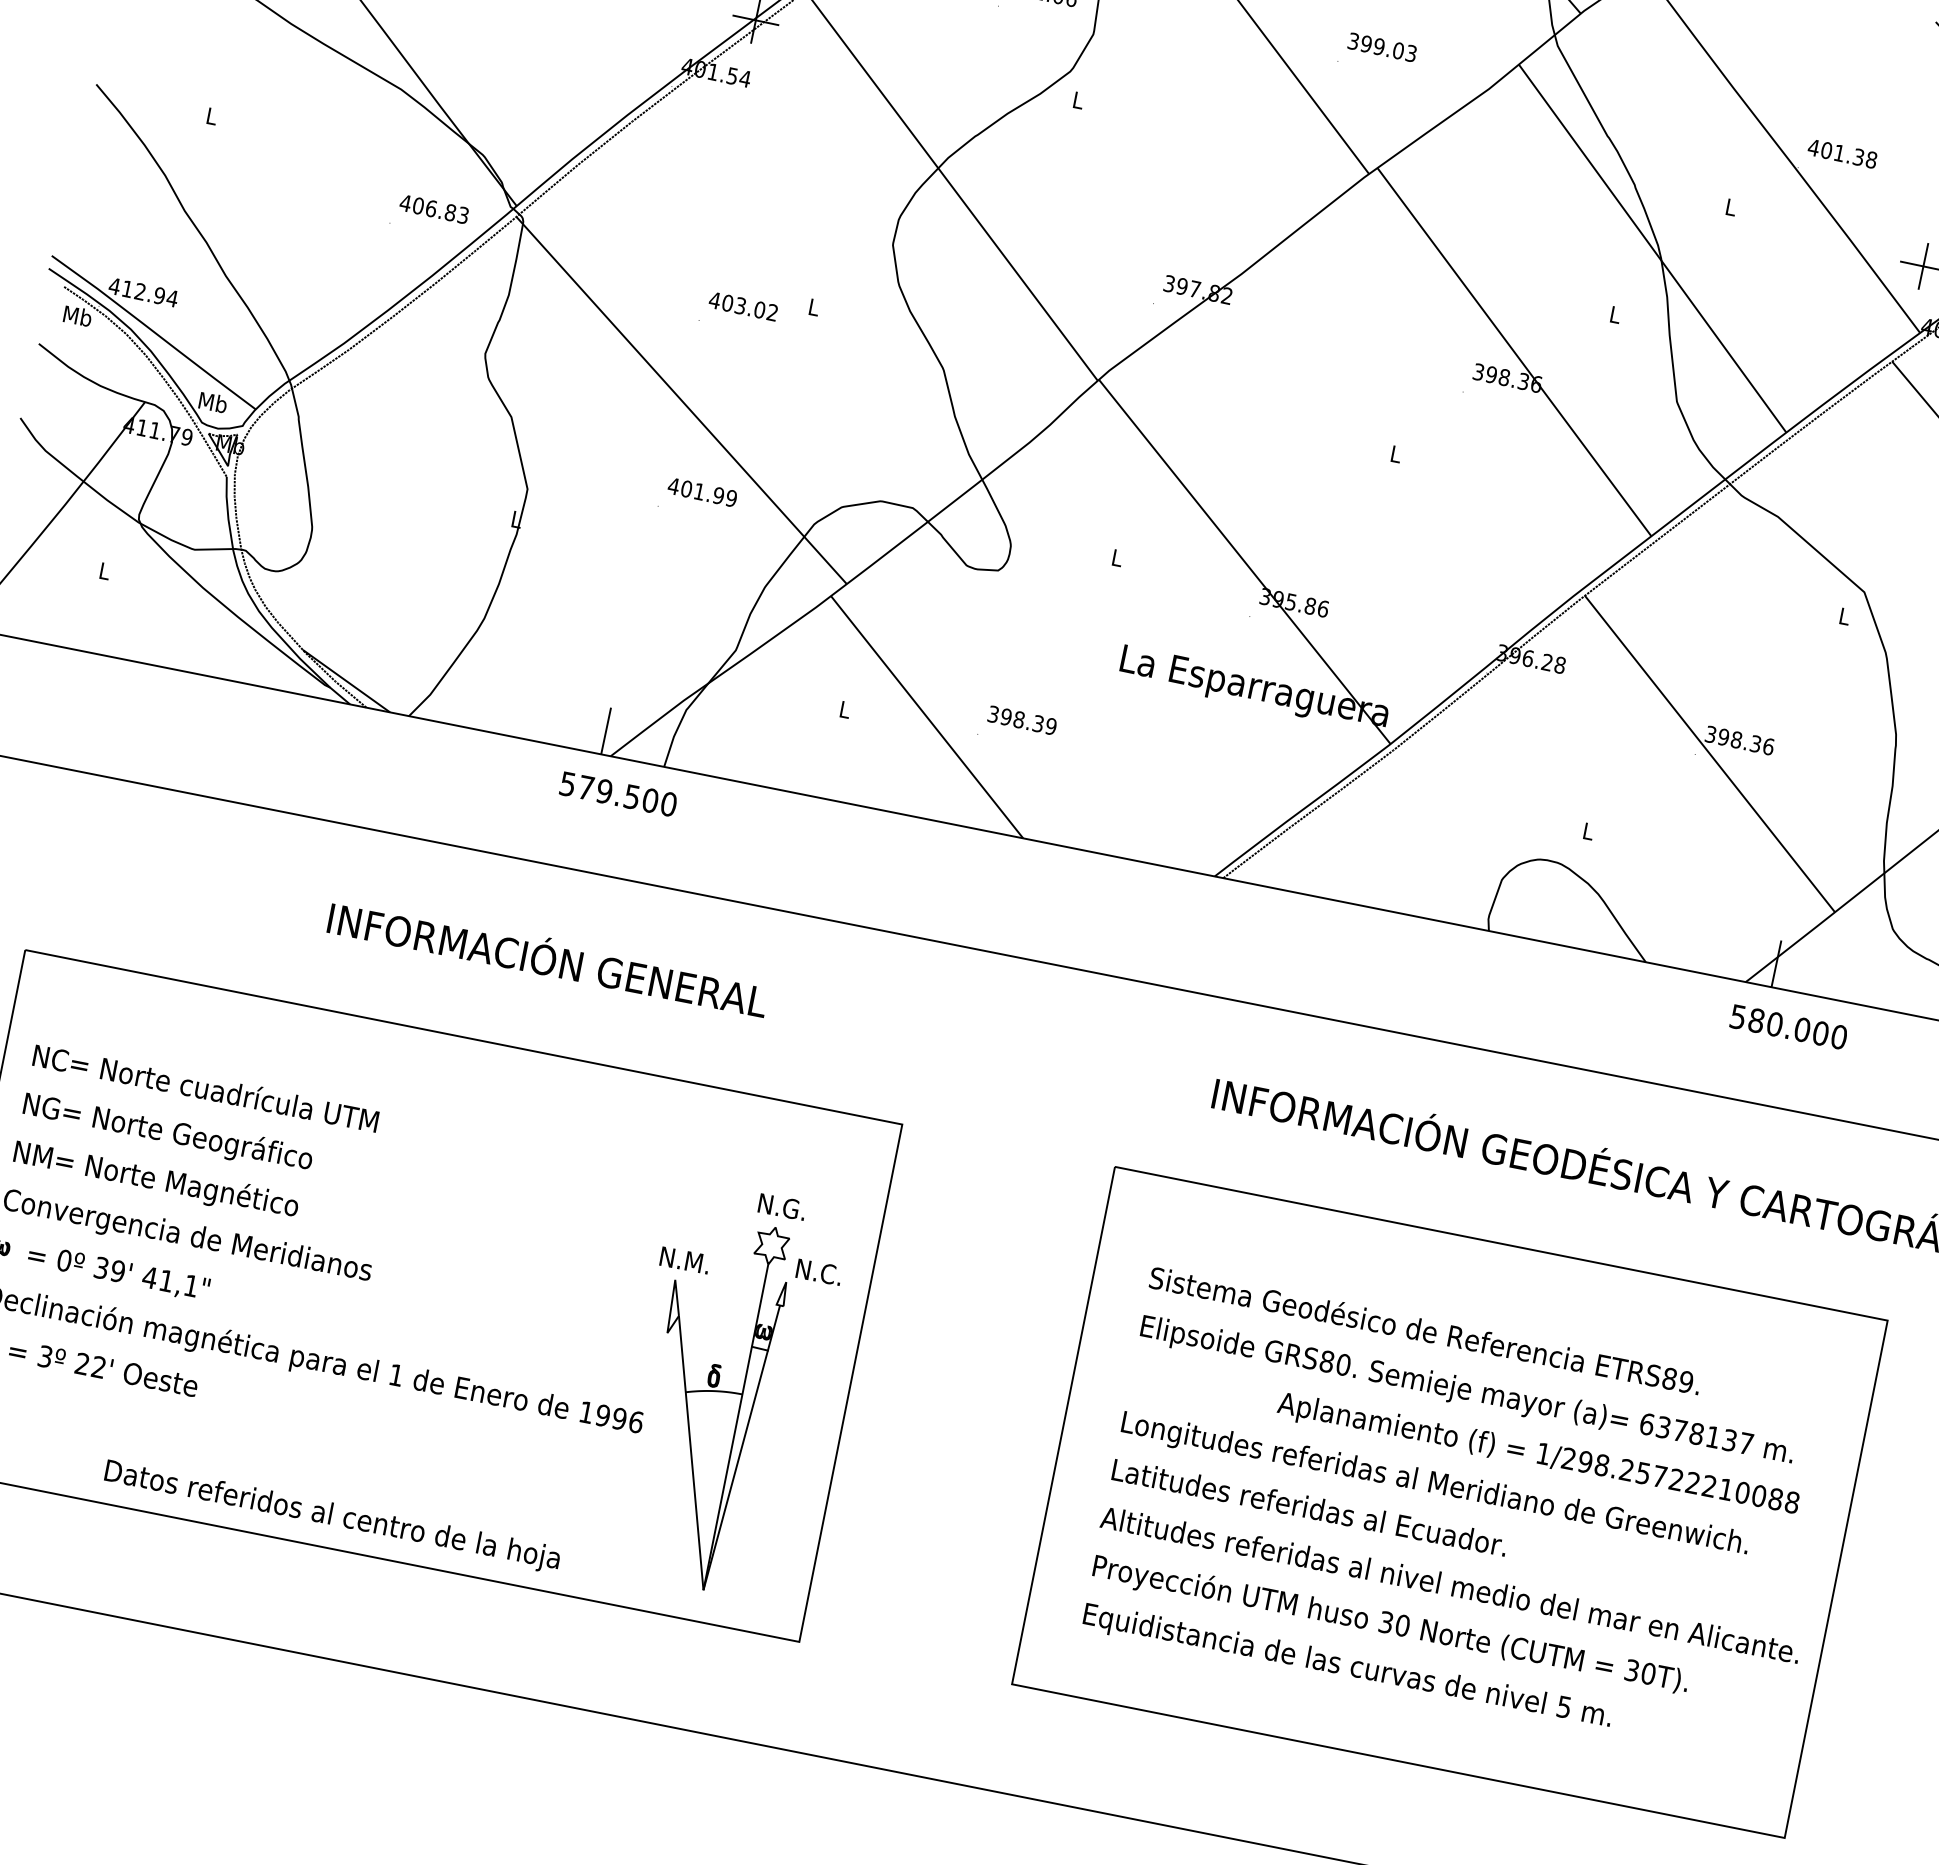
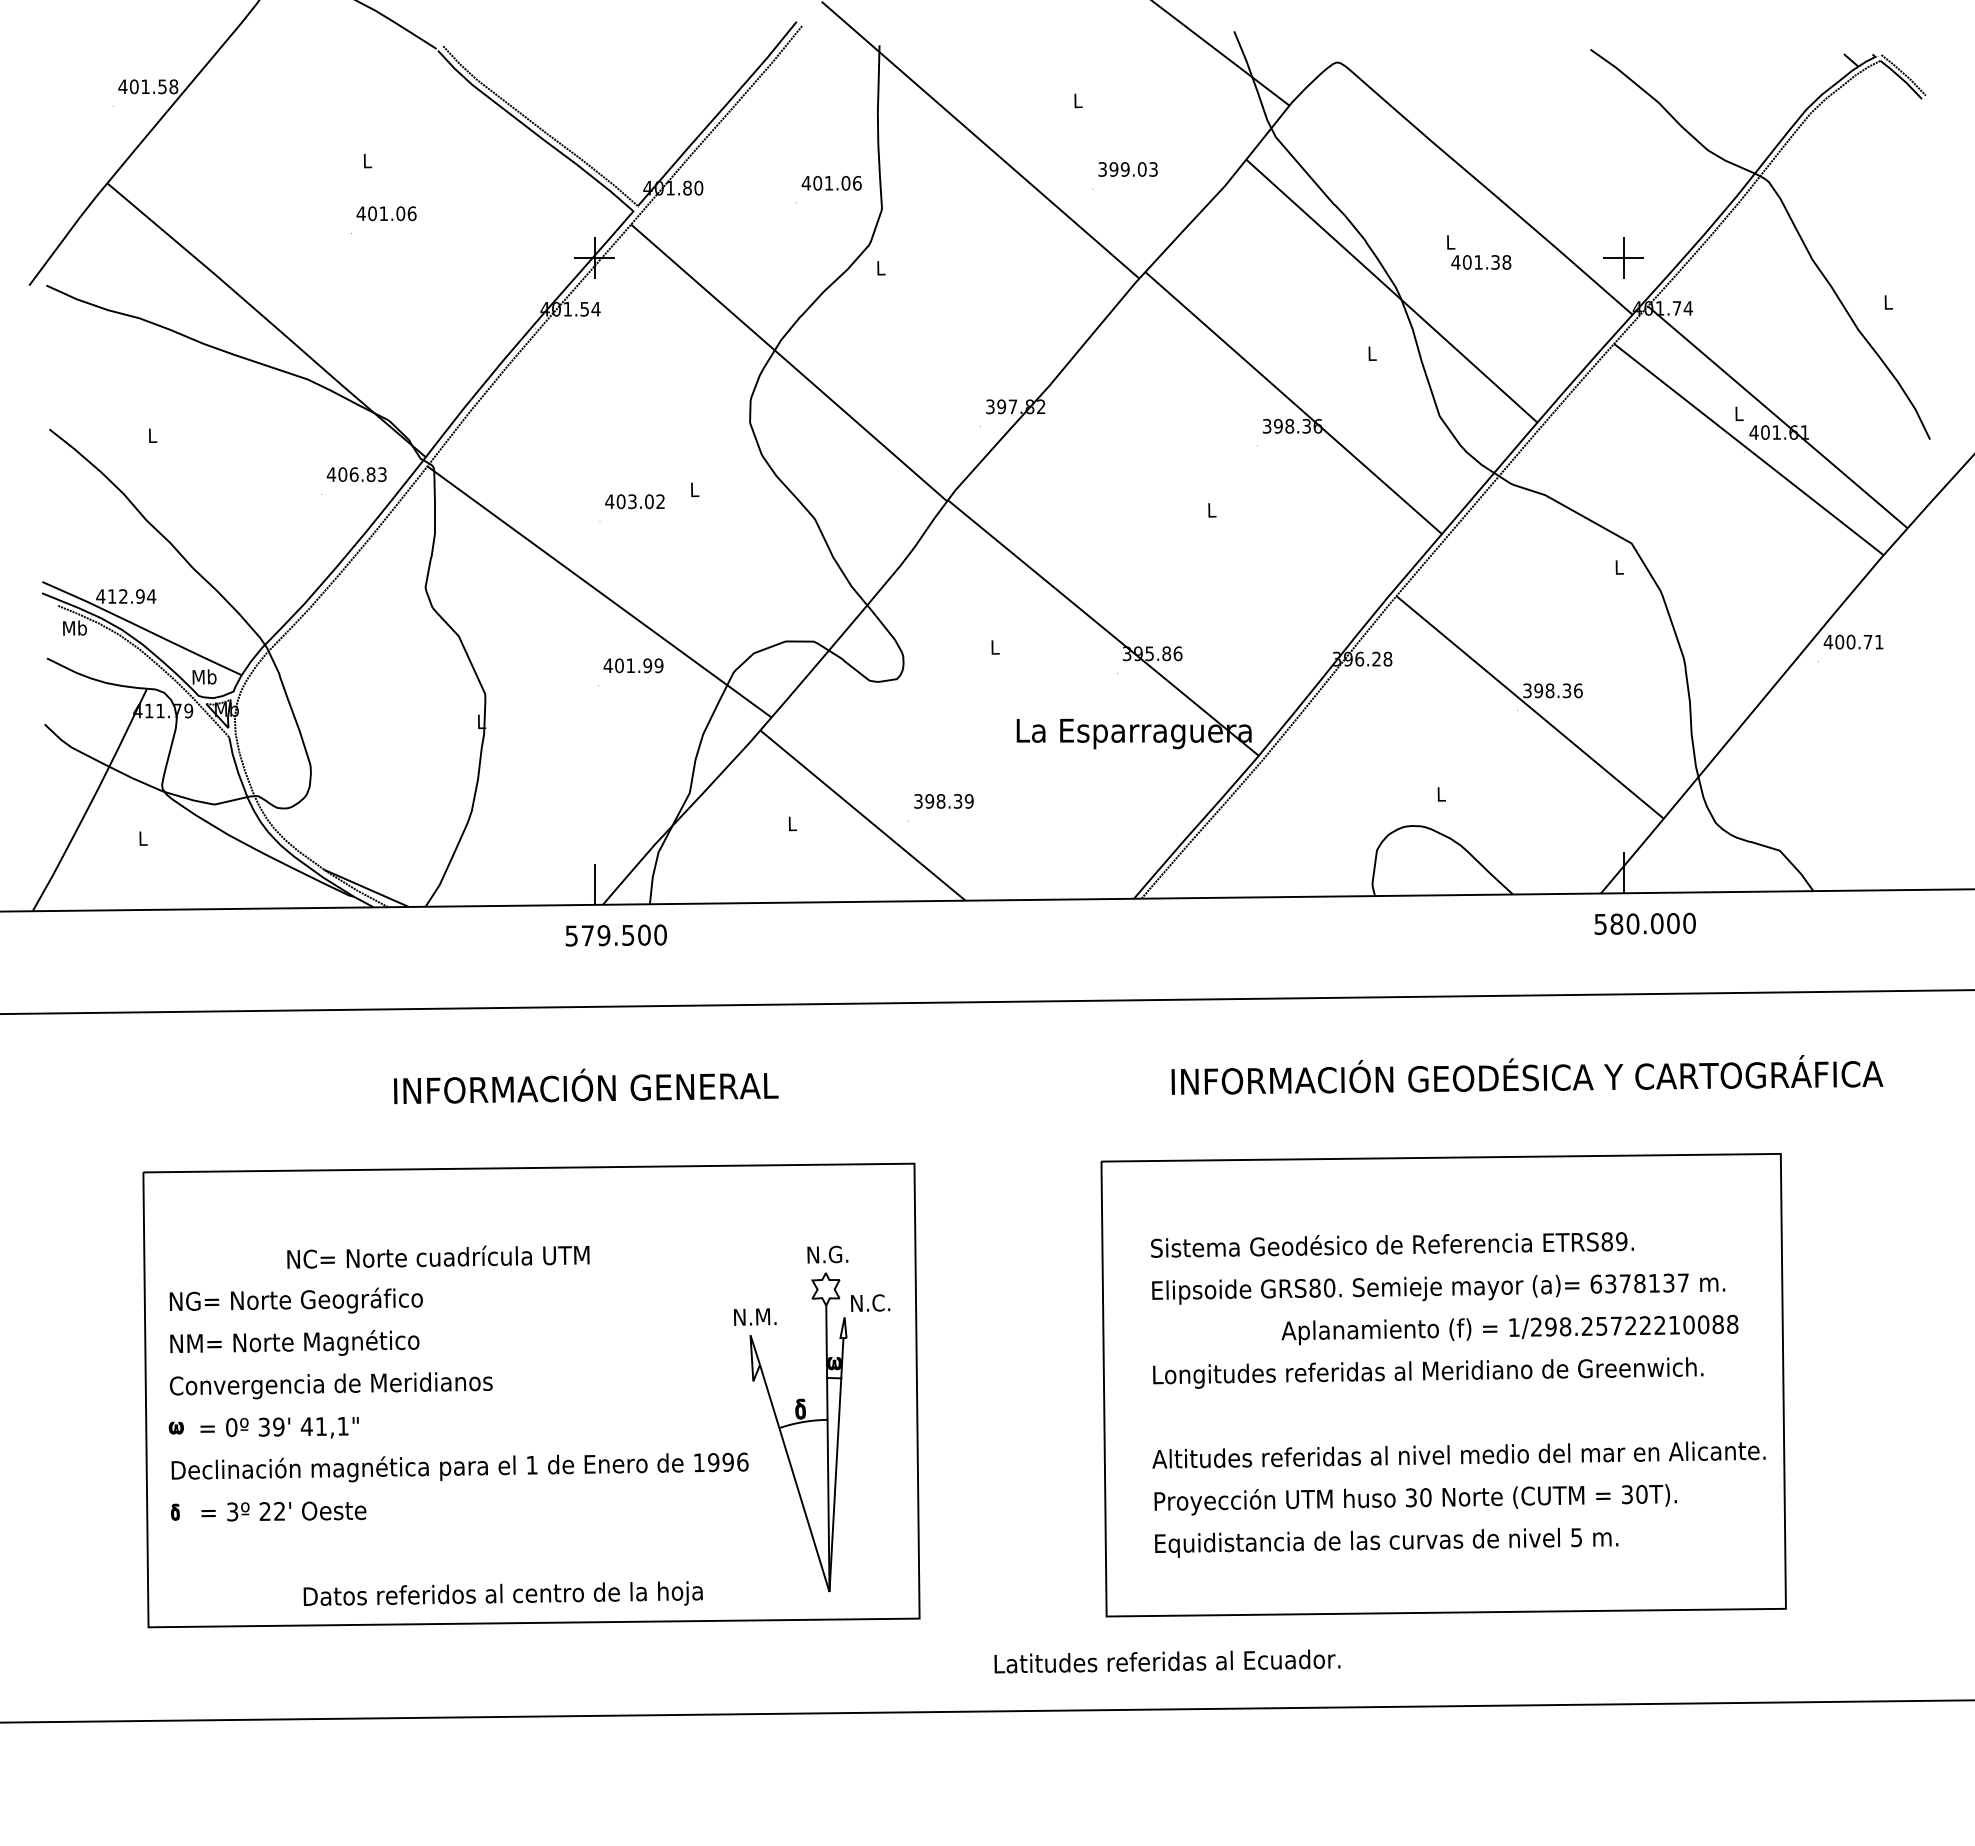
text: (1842, 154) -> (1481, 262), moved
text: (206, 1087) -> (438, 1256), moved
text: (1309, 1507) -> (1167, 1661), moved

